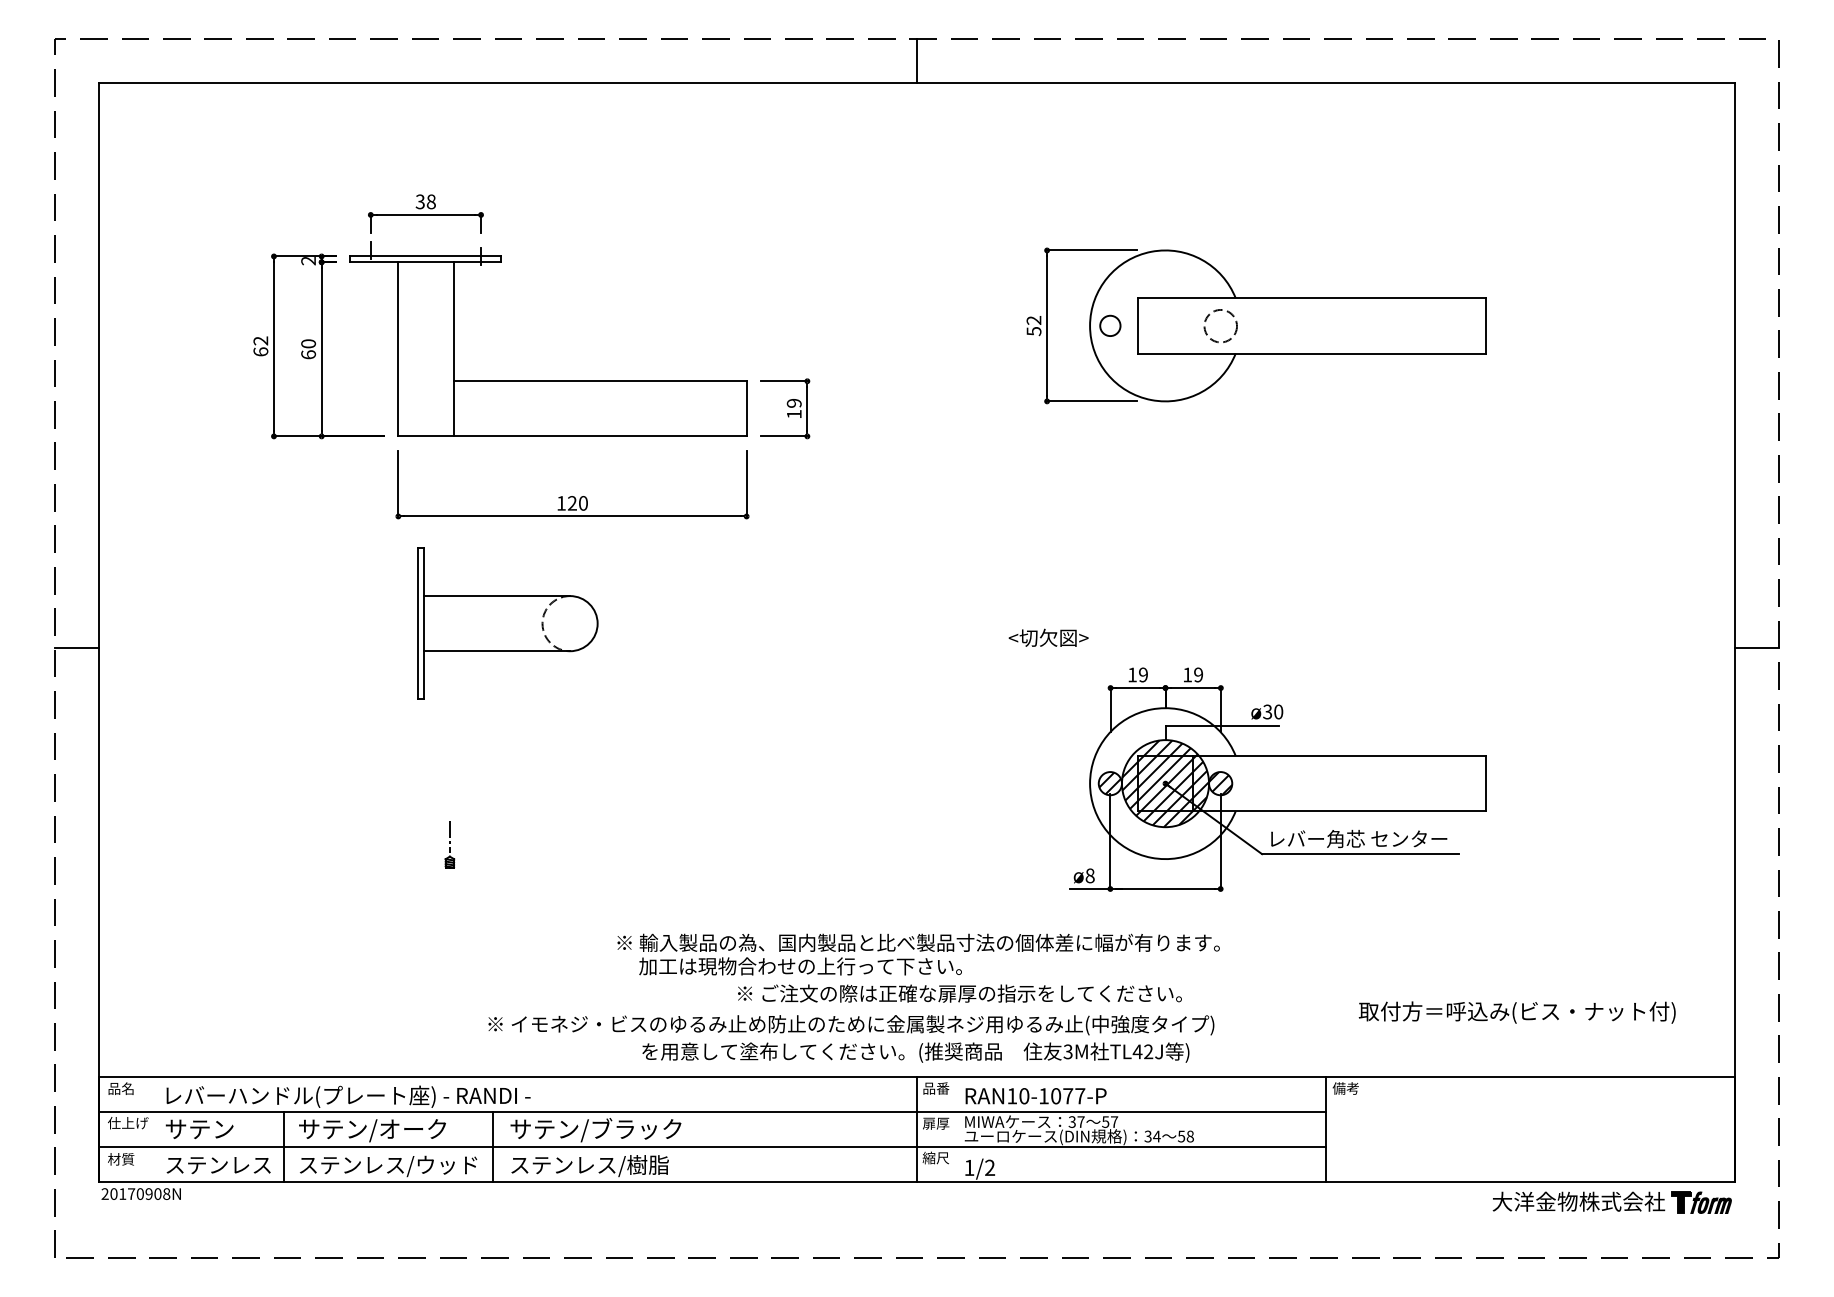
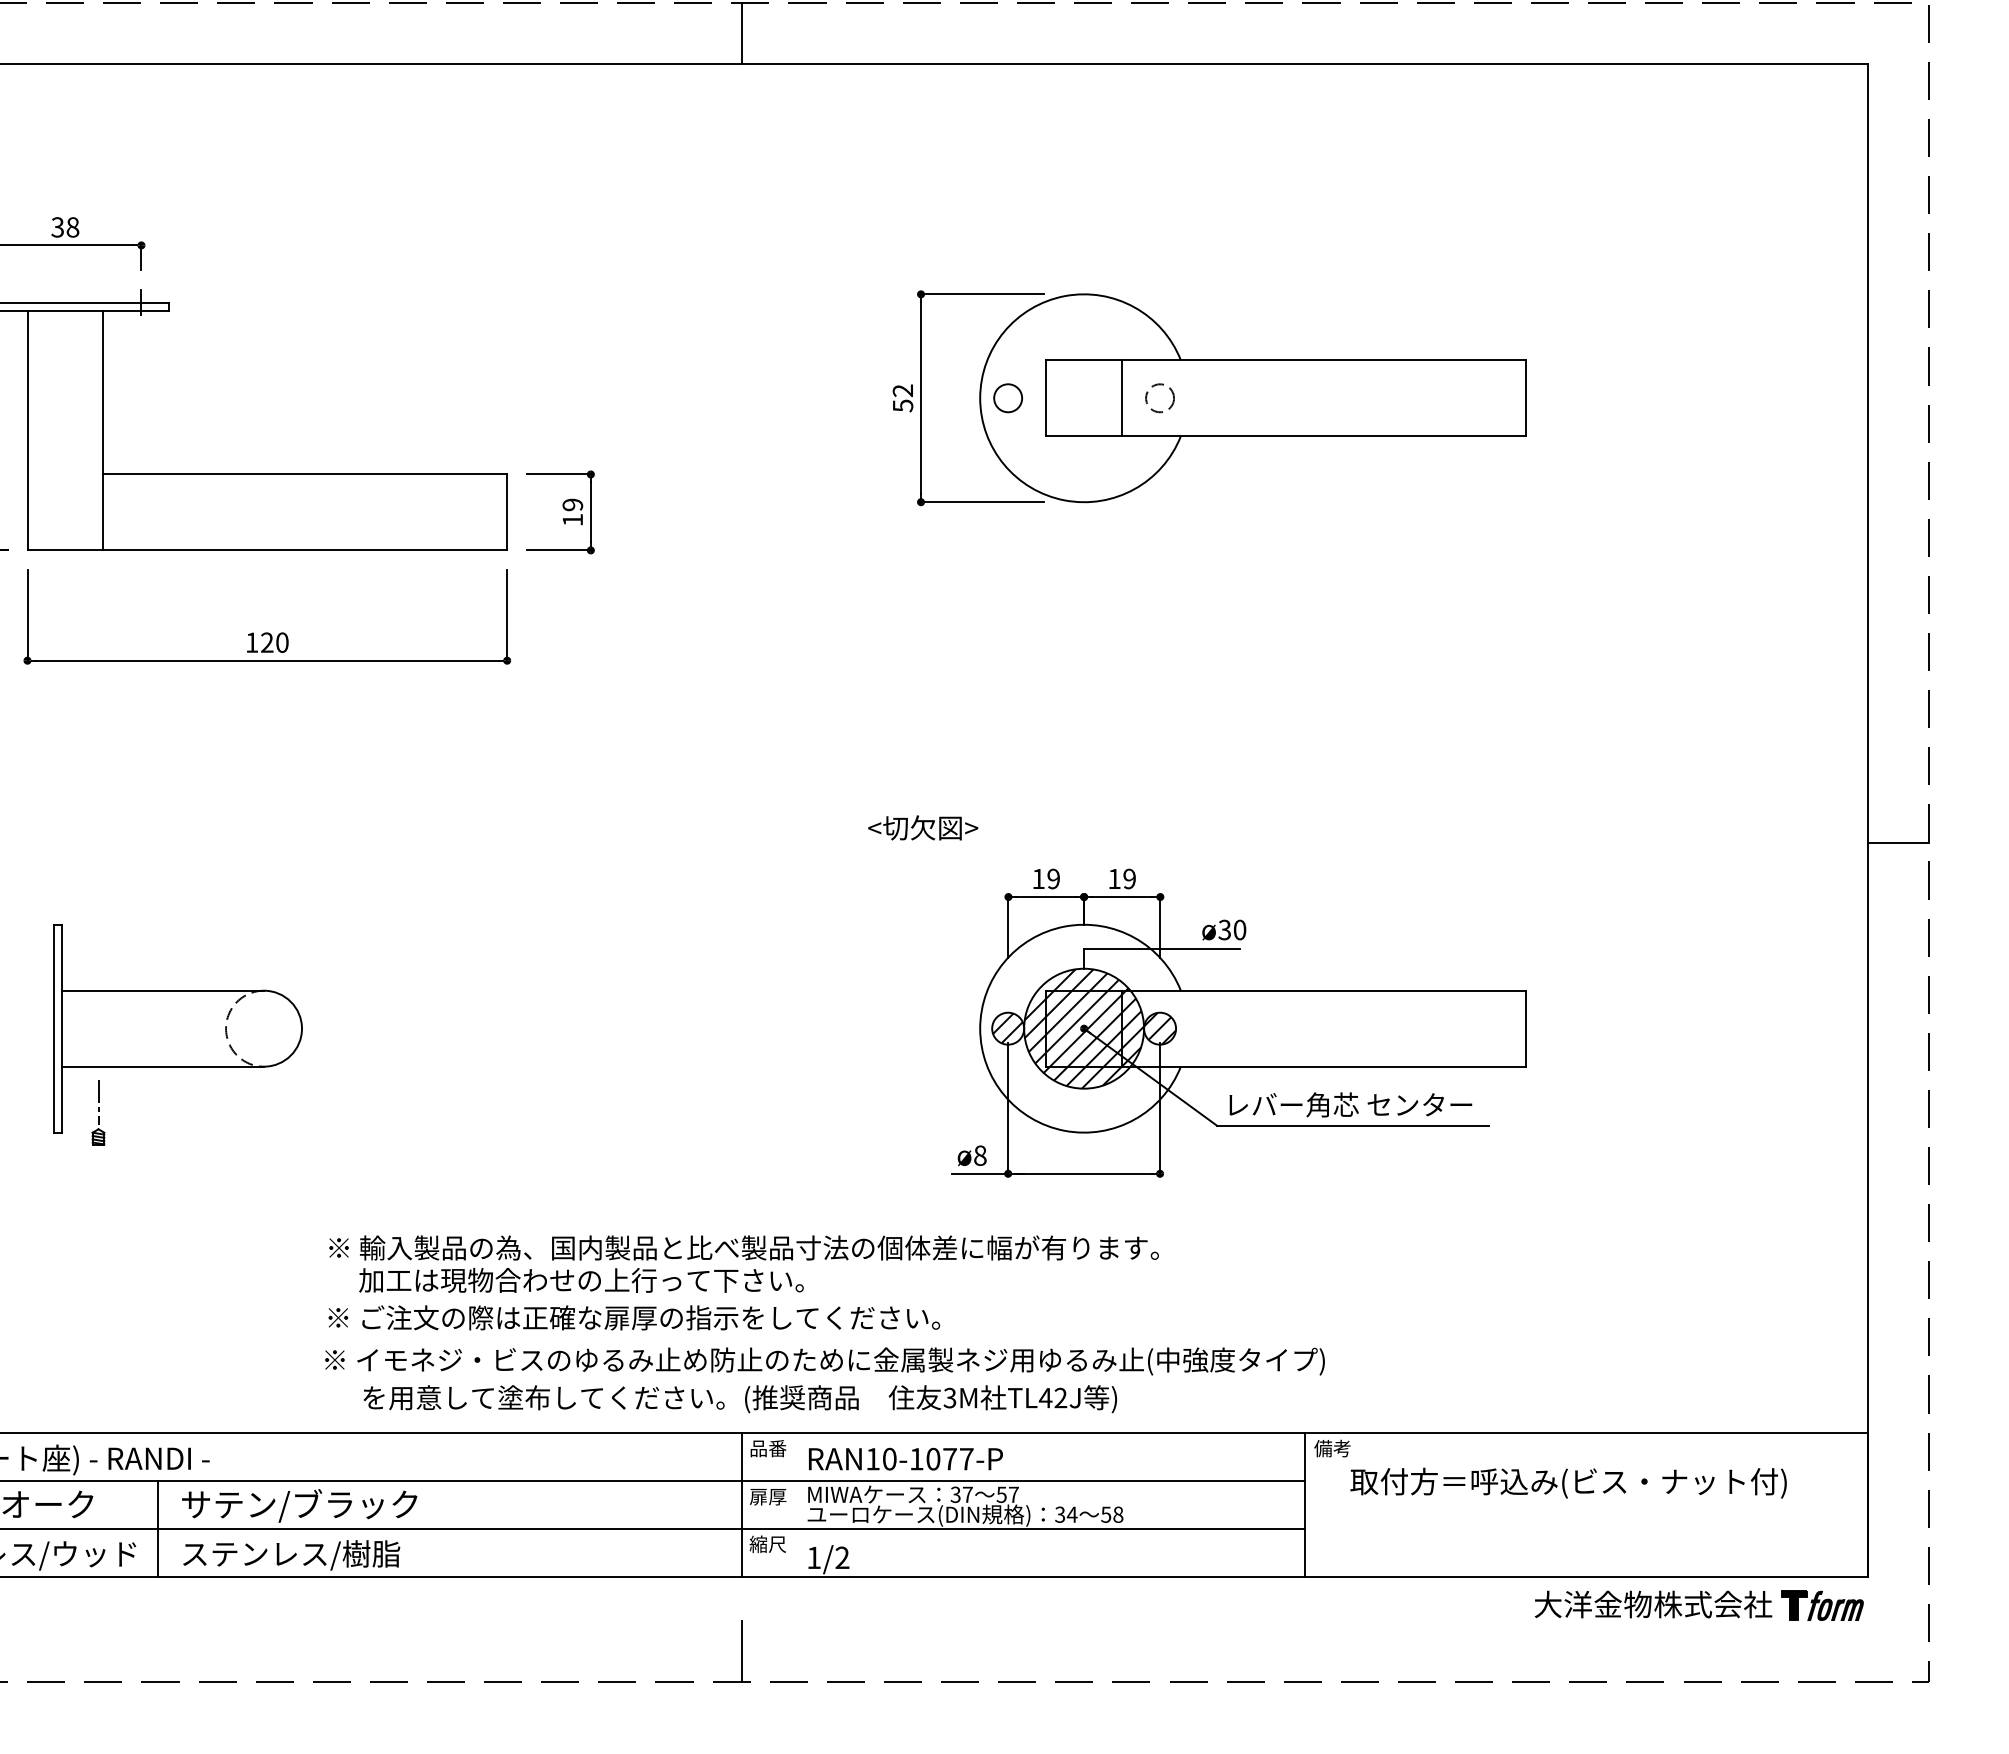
line: (1193, 325) -> (1122, 397), added
circle: (1220, 325) -> (1159, 397), size x0.62
part: (507, 623) -> (177, 1028), moved
text: (959, 993) -> (633, 1317), moved
text: (1516, 1012) -> (1567, 1482), moved
text: (851, 1025) -> (825, 1361), moved
line: (917, 1235) -> (742, 1651), added

